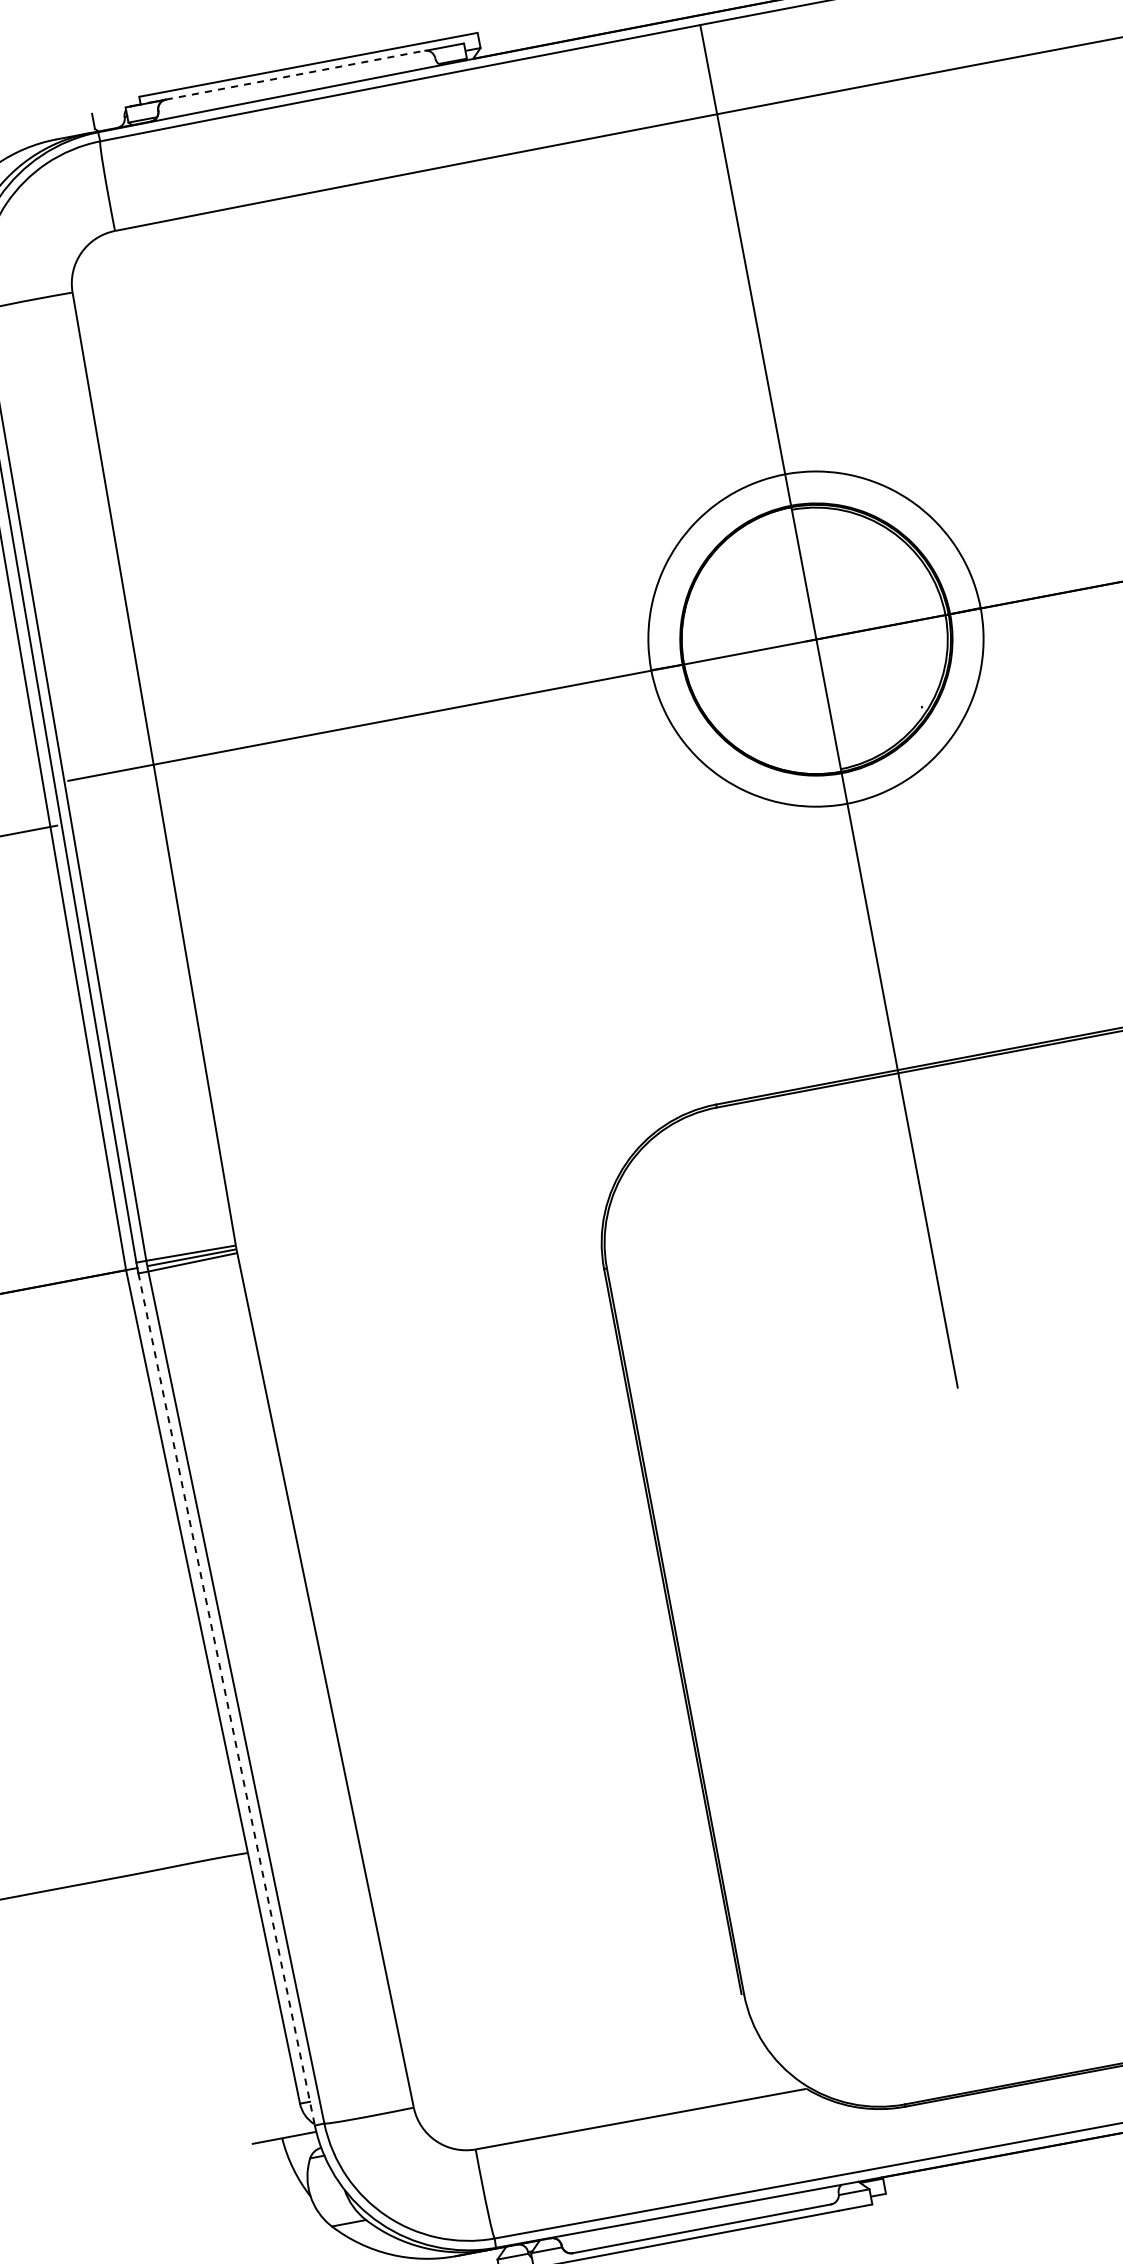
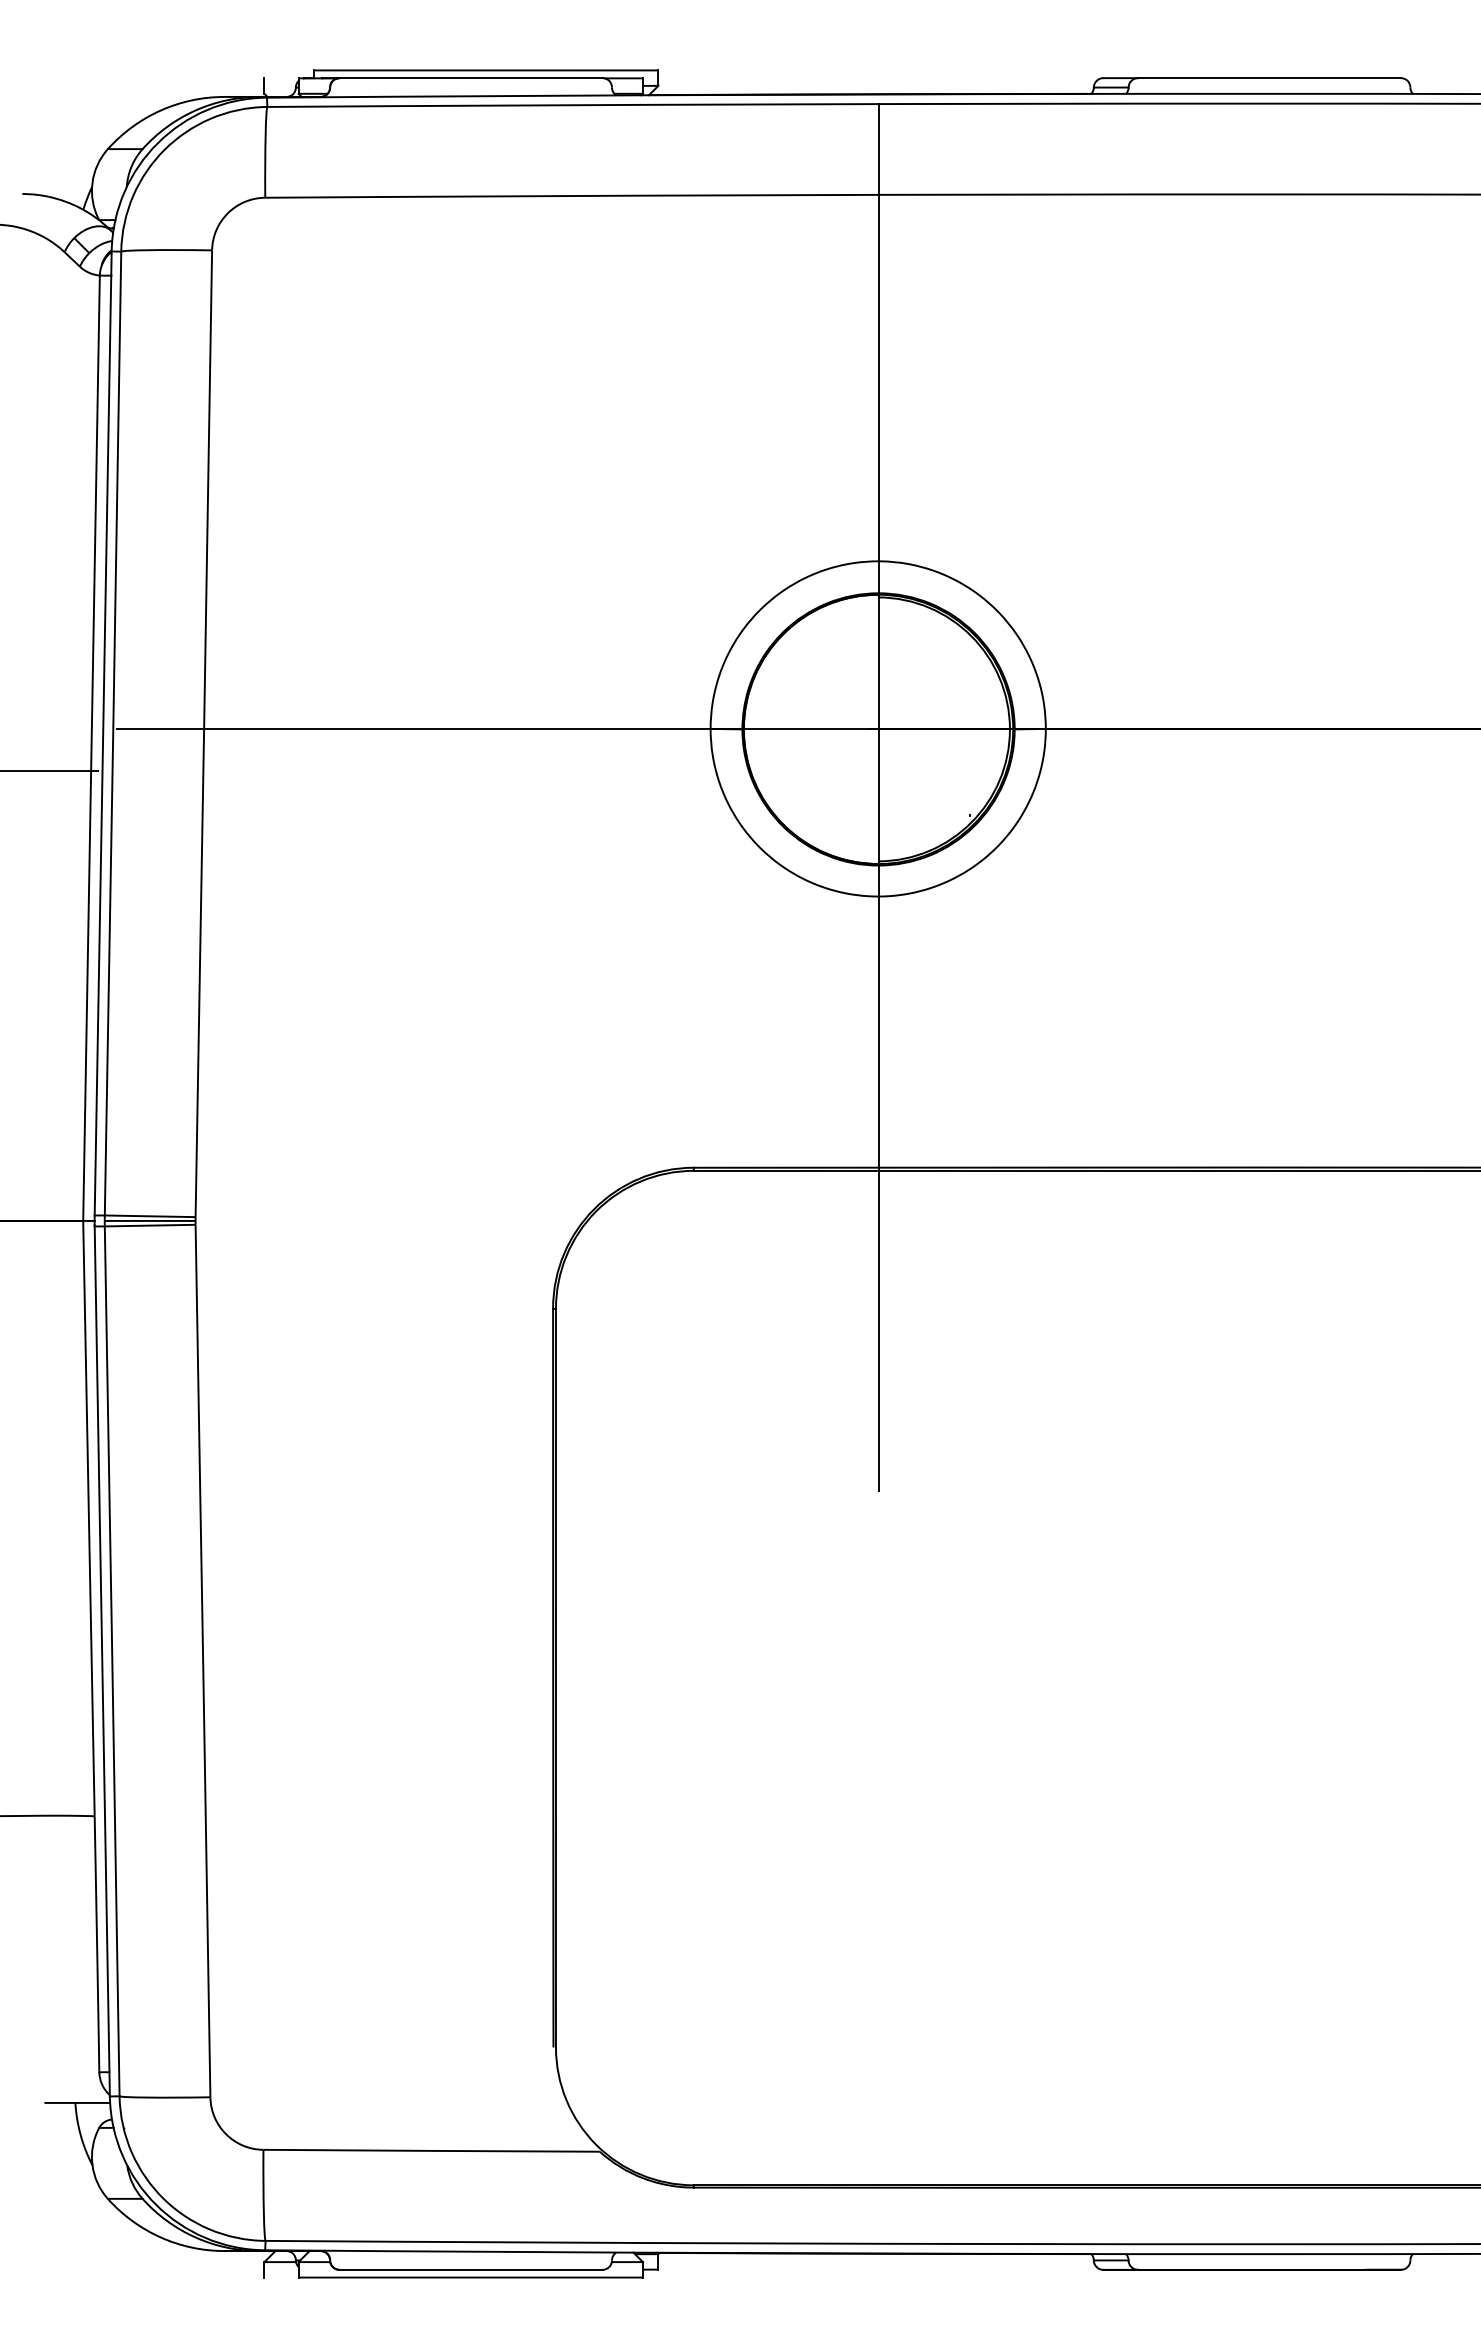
line: (295, 75) -> (471, 78), dashed -> solid
line: (226, 1699) -> (102, 1661), dashed -> solid

